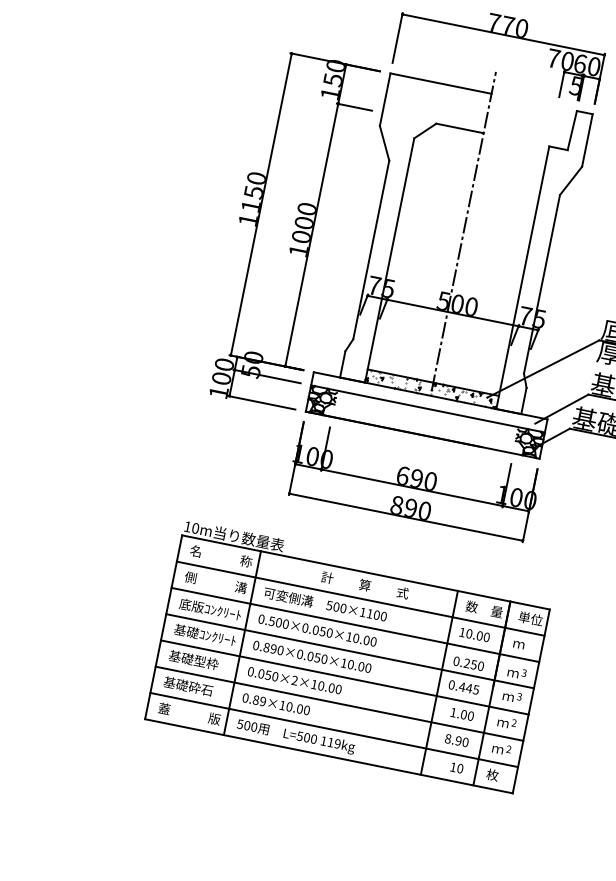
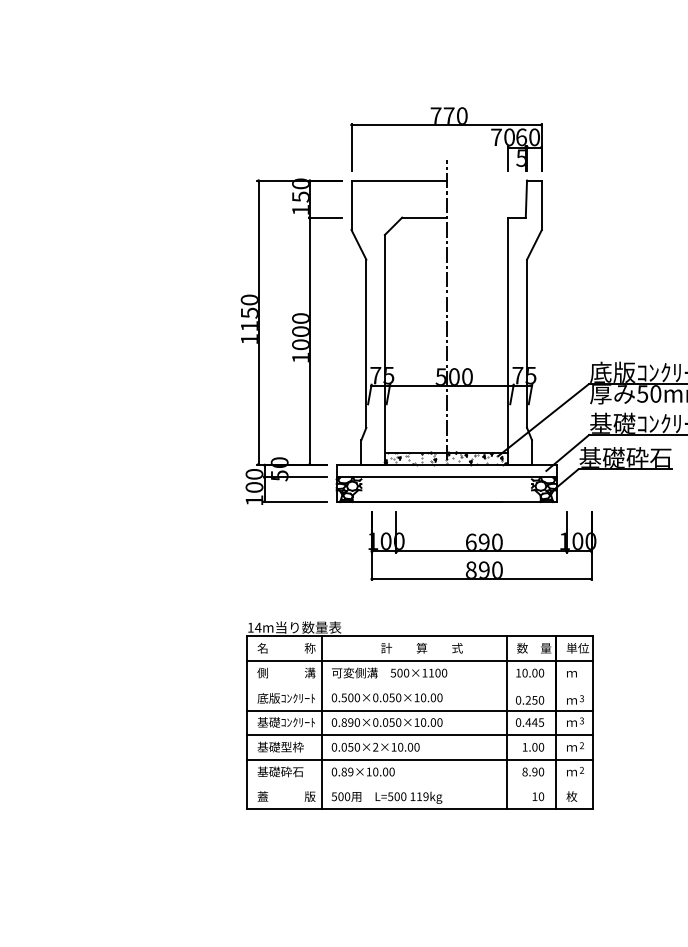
part: (414, 481) -> (482, 545), moved
text: (194, 528) -> (257, 627), 10m -> 14m
line: (355, 624) -> (420, 685), removed
line: (334, 729) -> (420, 784), removed

